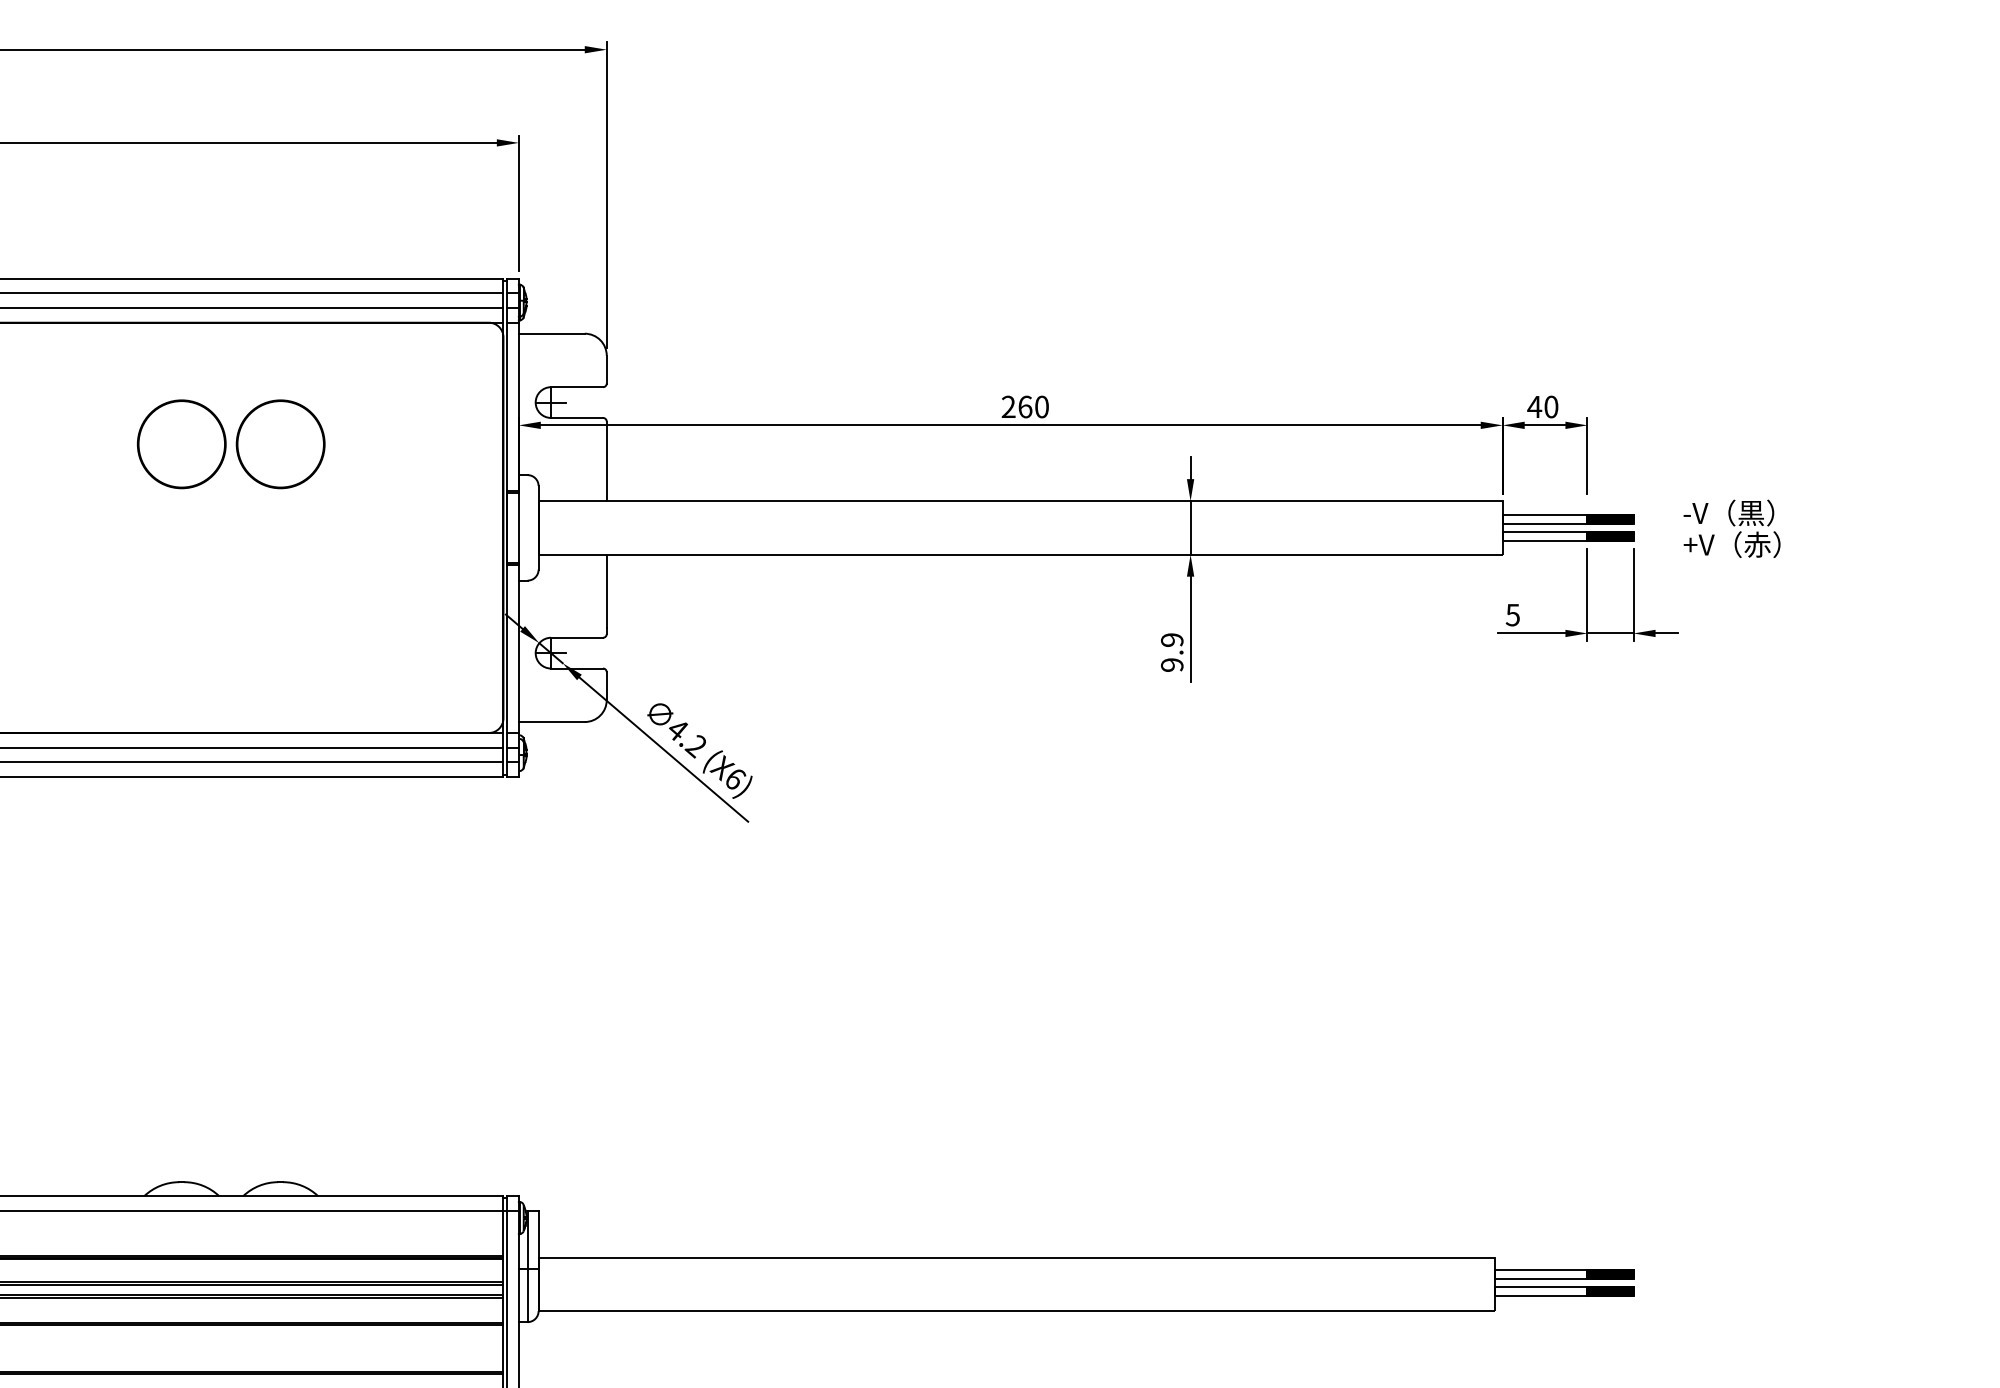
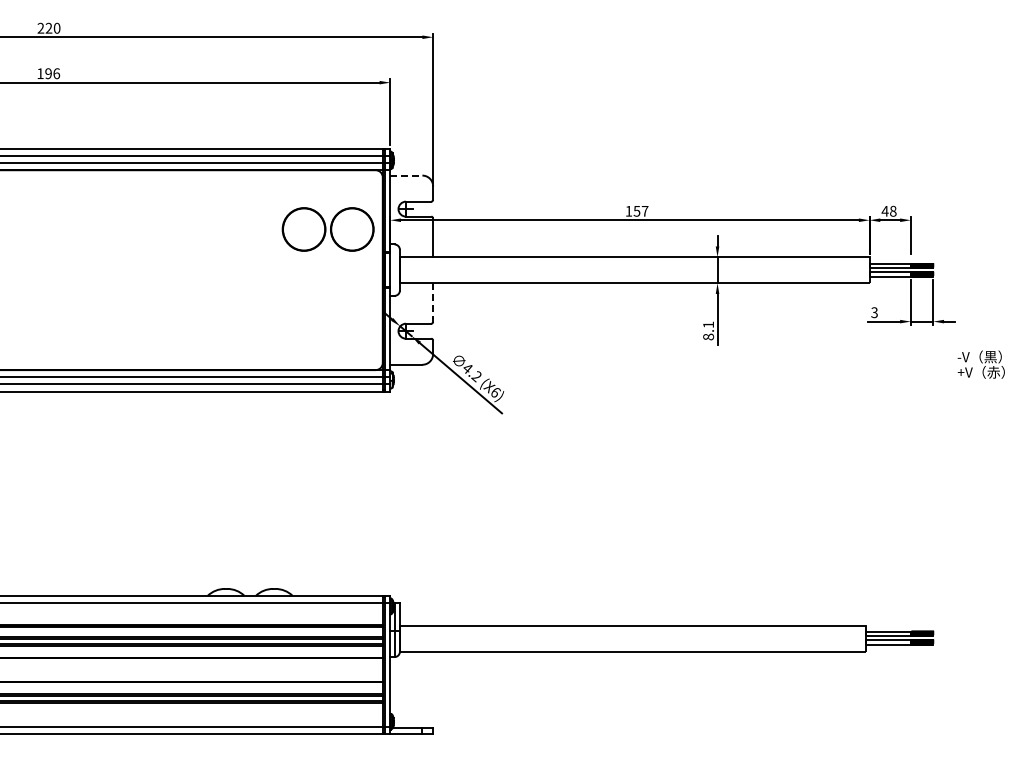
line: (552, 333) -> (406, 175), solid -> dashed
text: (1024, 405) -> (636, 210), 260 -> 157
text: (1551, 407) -> (893, 211), 40 -> 48
part: (229, 444) -> (327, 229), moved
text: (1730, 528) -> (980, 364), moved
line: (607, 592) -> (433, 301), solid -> dashed
text: (1512, 614) -> (874, 312), 5 -> 3
text: (1172, 651) -> (708, 330), 9.9 -> 8.1

